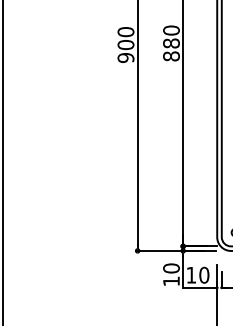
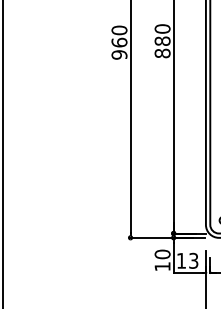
text: (125, 44) -> (119, 42), 900 -> 960
text: (204, 274) -> (193, 260), 10 -> 13

